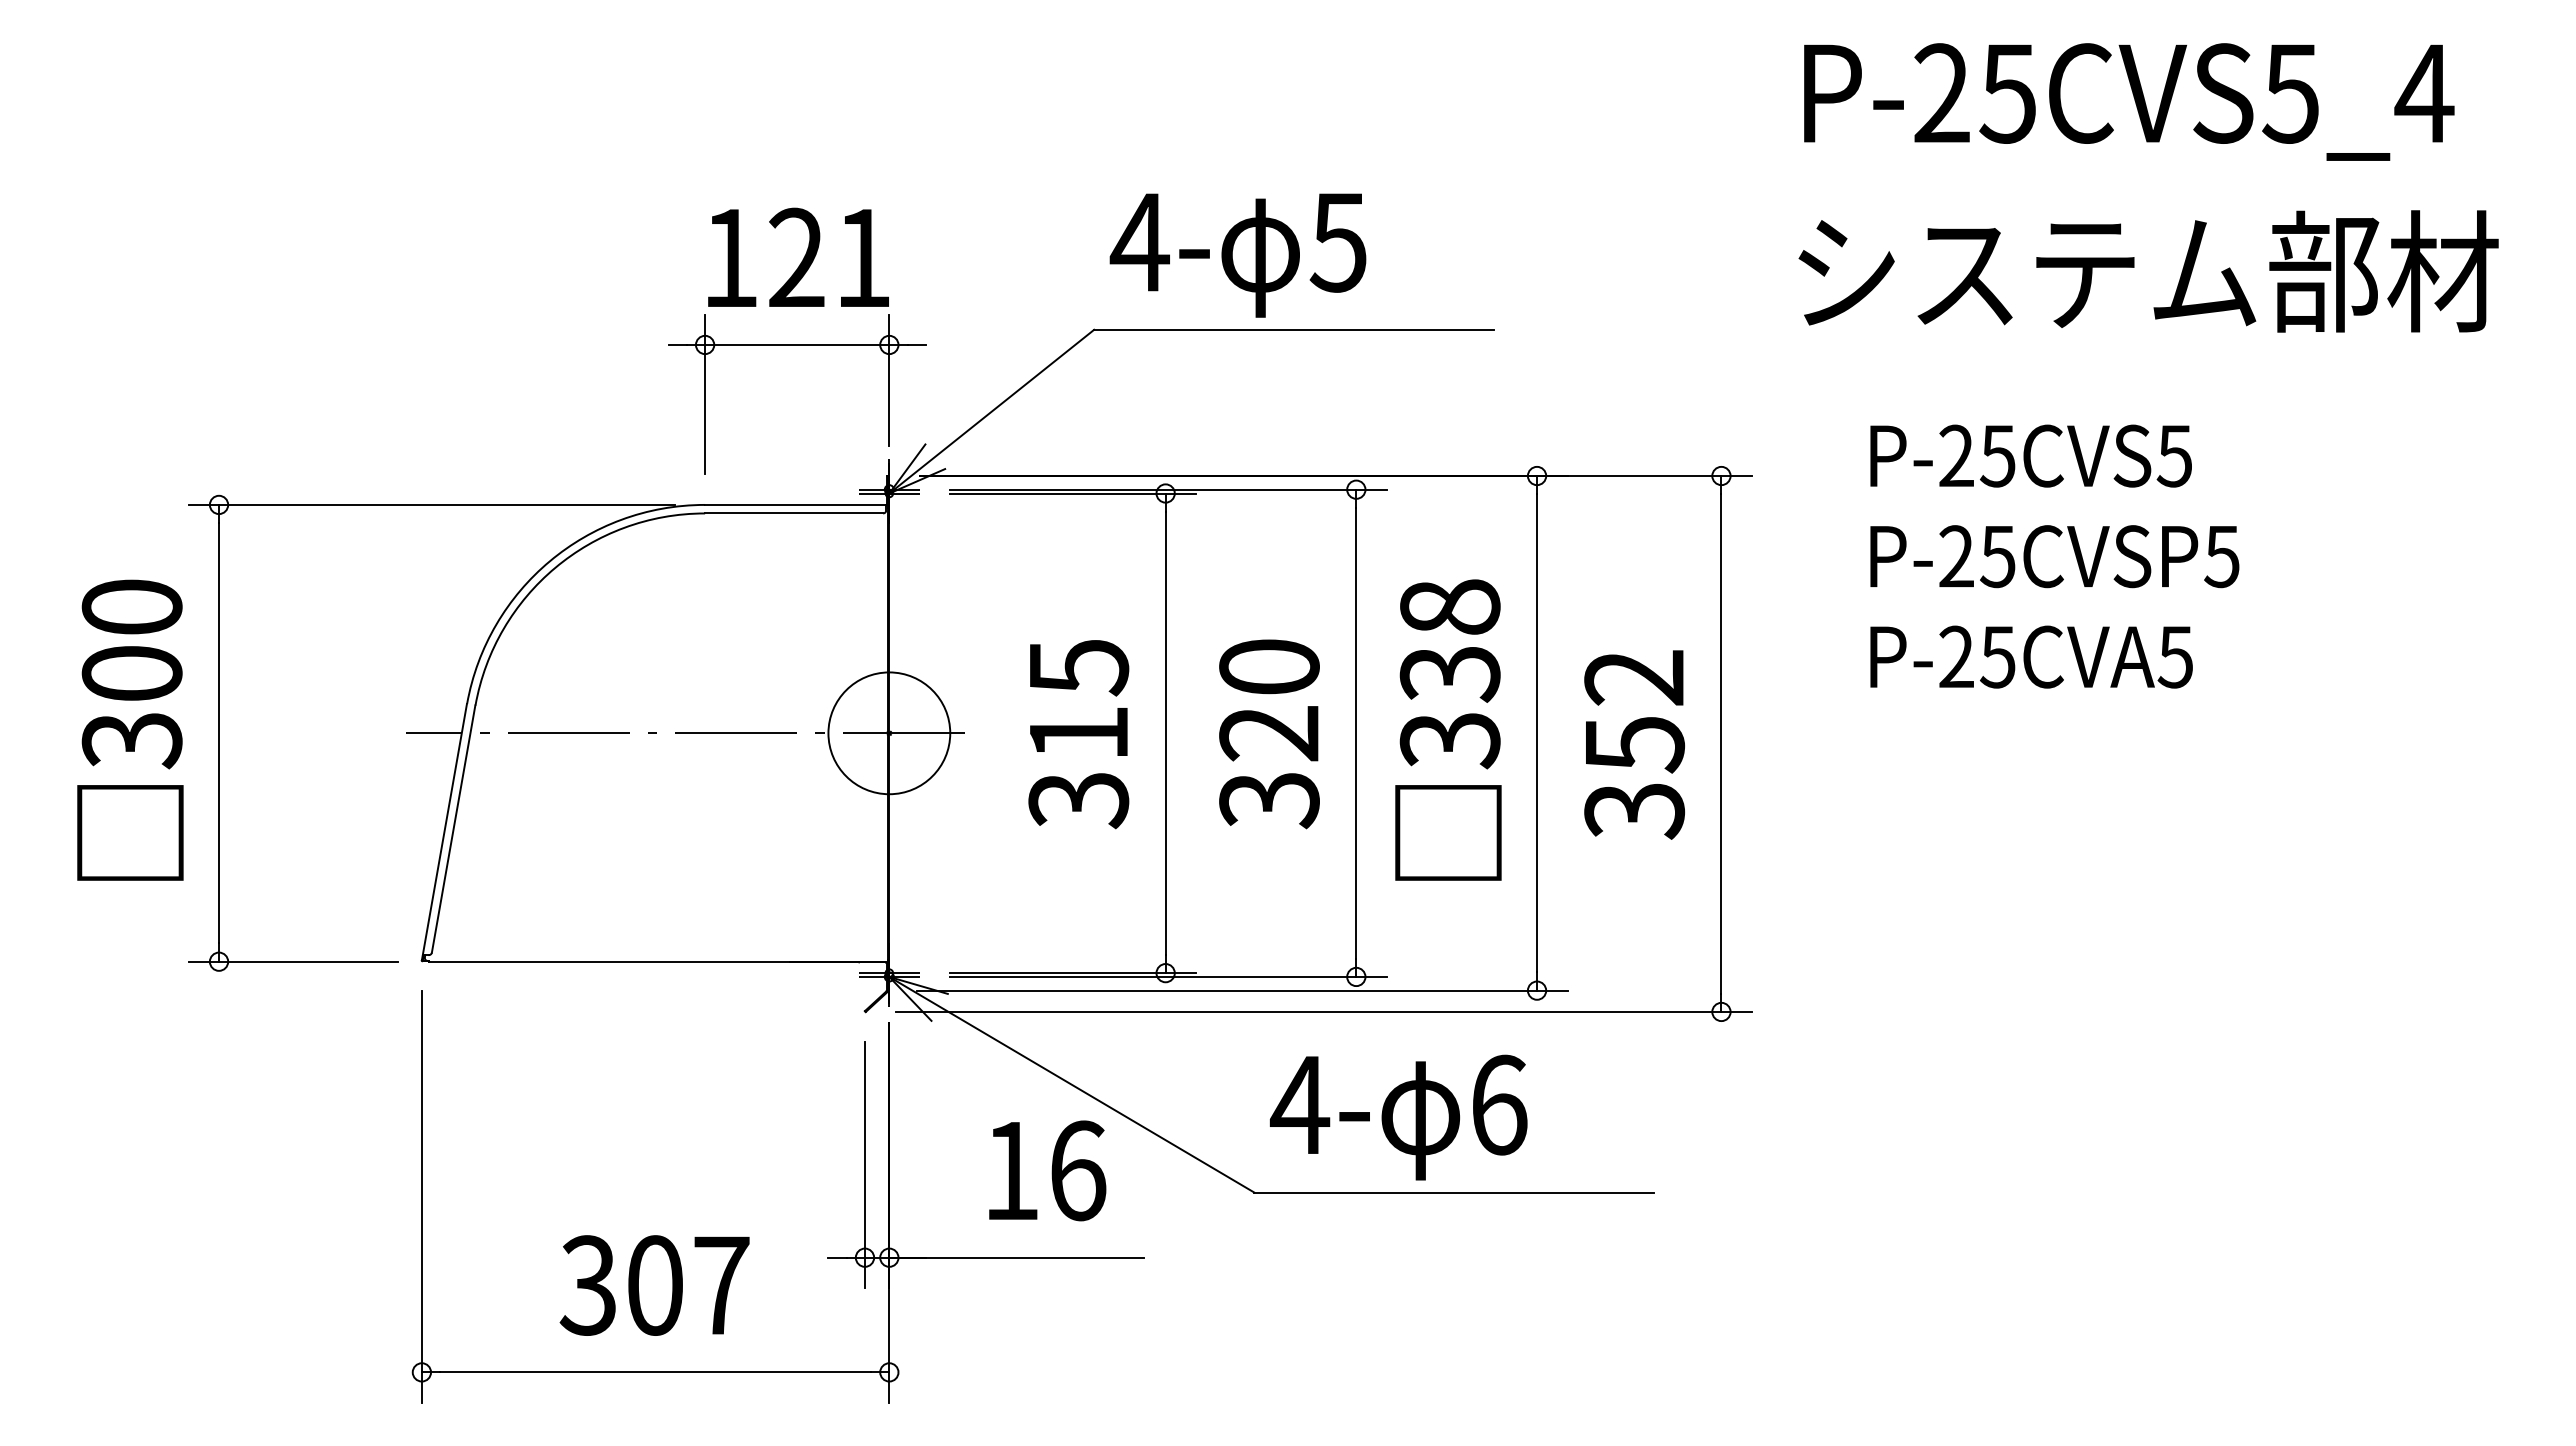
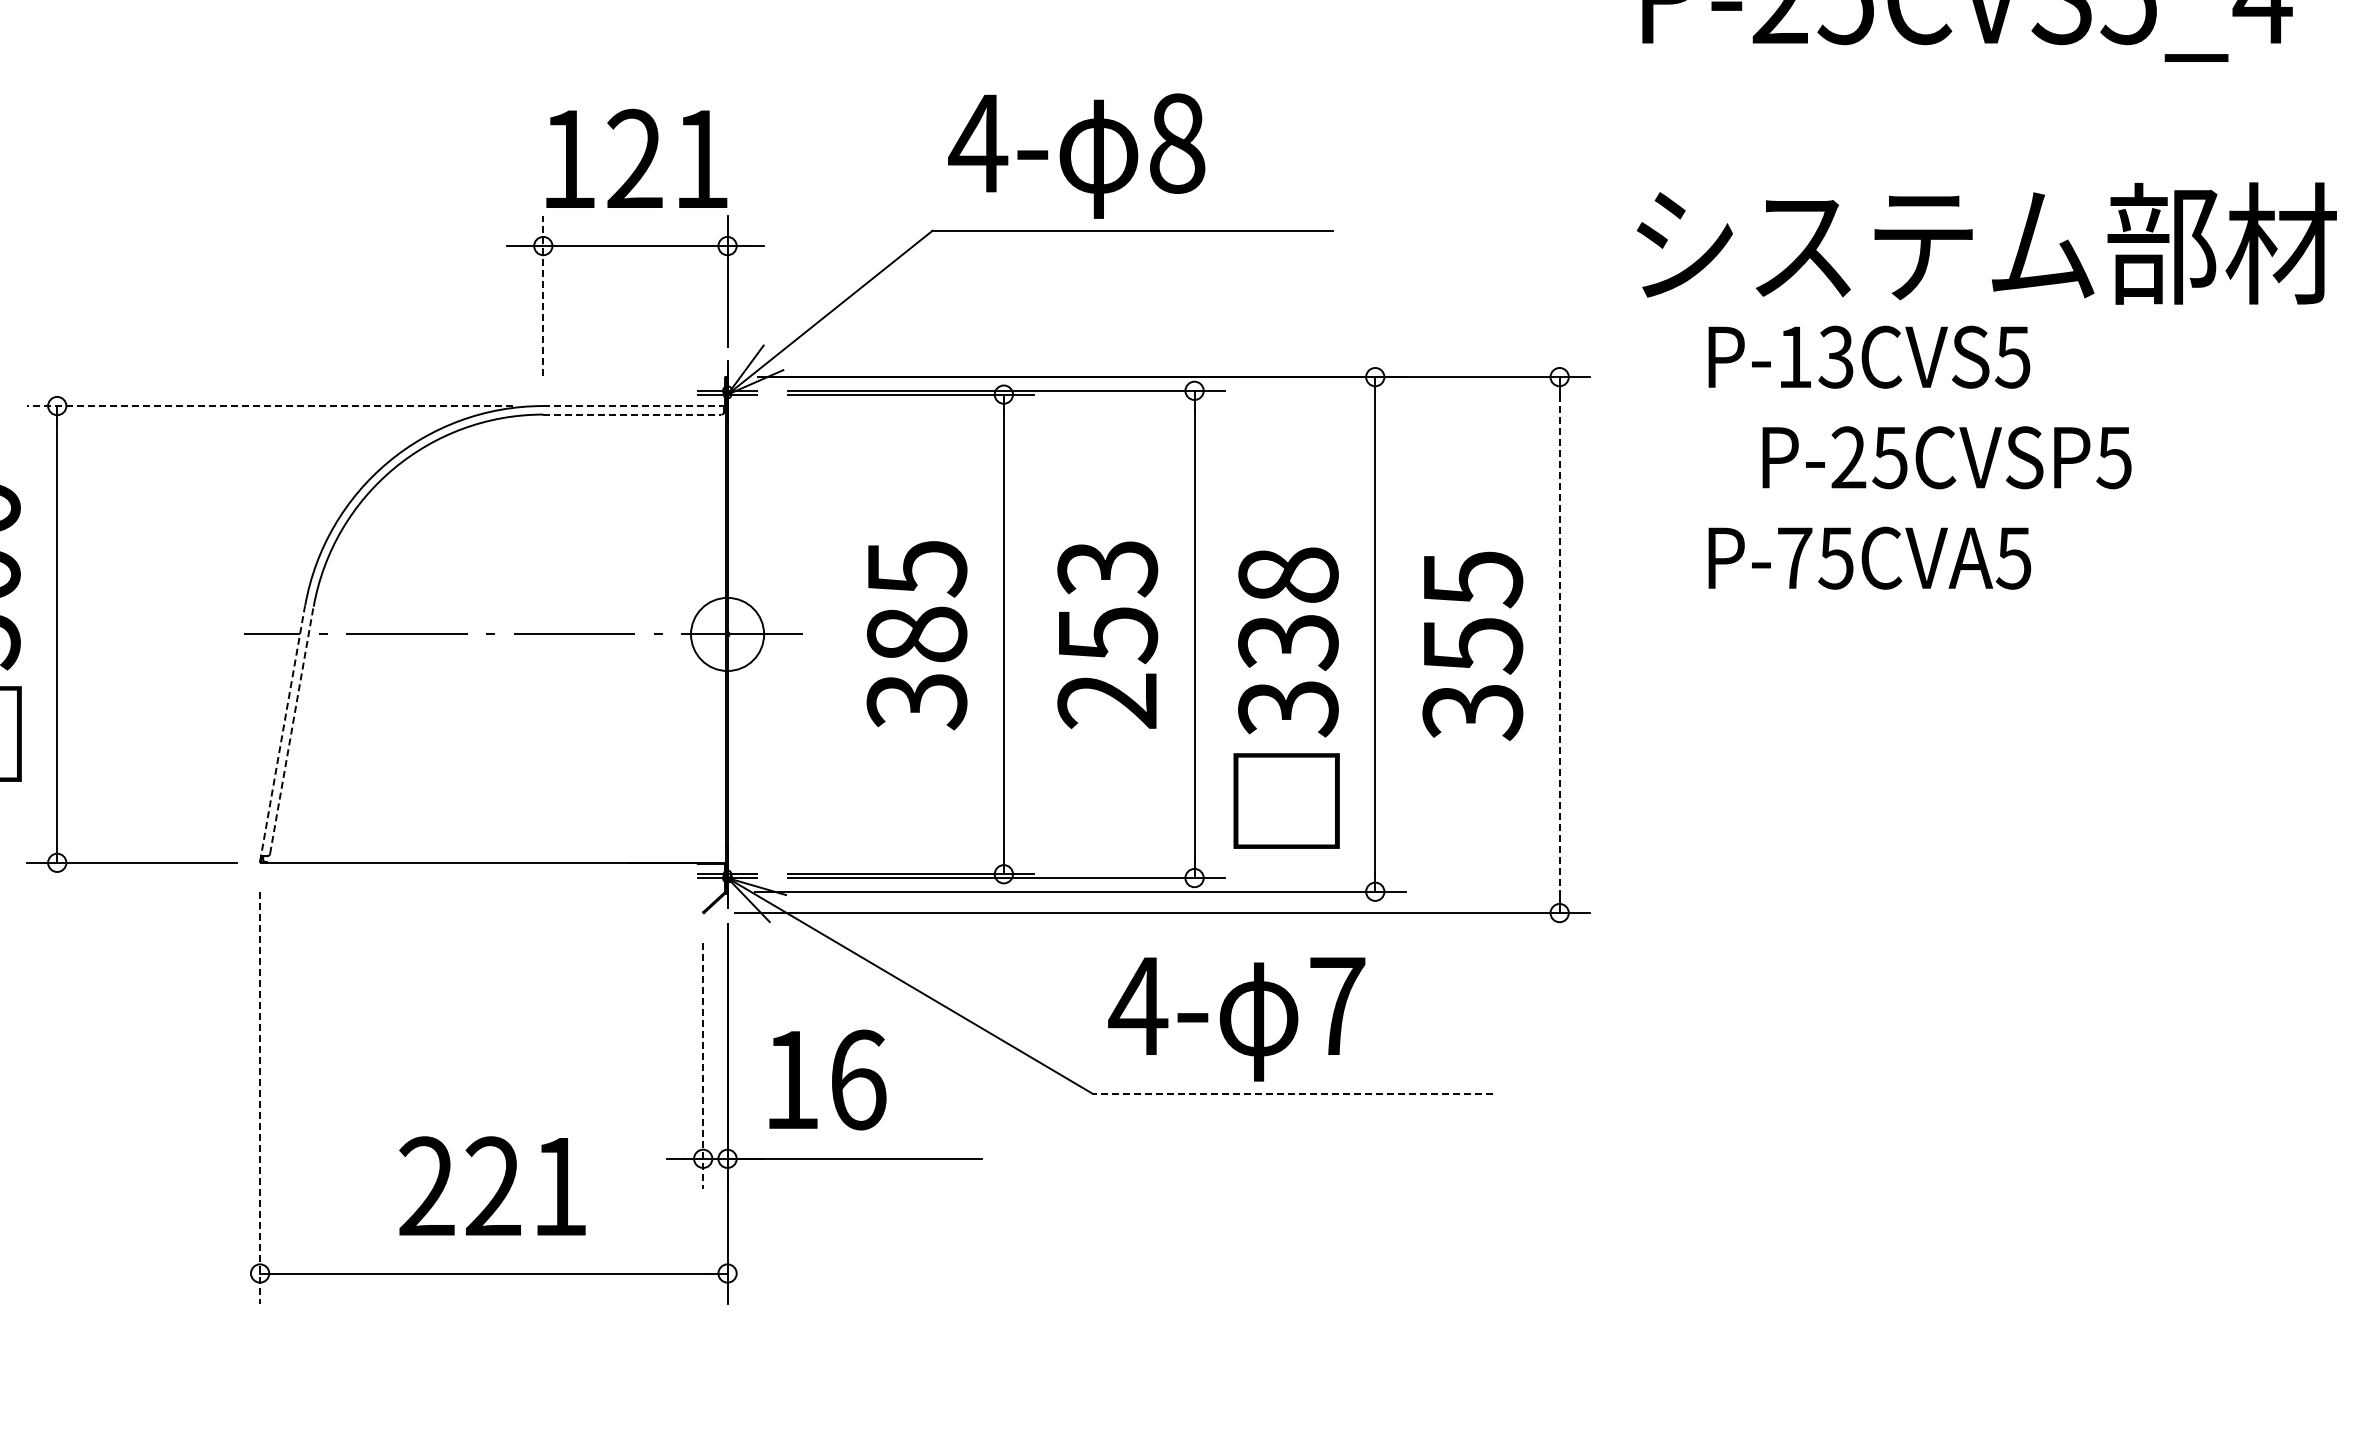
text: (1338, 242) -> (1176, 143), 5 -> 8
text: (2148, 271) -> (1986, 243), moved
line: (705, 394) -> (543, 295), solid -> dashed
text: (1977, 455) -> (1815, 356), P-25CVS5 -> P-13CVS5
line: (431, 504) -> (269, 405), solid -> dashed
line: (795, 504) -> (633, 405), solid -> dashed
line: (794, 513) -> (632, 414), solid -> dashed
text: (2054, 556) -> (1946, 457), moved
text: (1956, 656) -> (1794, 557), P-25CVA5 -> P-75CVA5
text: (1634, 678) -> (1472, 579), 352 -> 355
text: (1448, 729) -> (1286, 697), moved
text: (1078, 732) -> (916, 633), 315 -> 385
circle: (889, 733) -> (727, 634), size x0.6
text: (1269, 734) -> (1107, 635), 320 -> 253
line: (1721, 743) -> (1559, 644), solid -> dashed
line: (453, 828) -> (291, 729), solid -> dashed
line: (444, 831) -> (282, 732), solid -> dashed
text: (1499, 1104) -> (1337, 1005), 6 -> 7
line: (864, 1165) -> (702, 1066), solid -> dashed
text: (1047, 1170) -> (827, 1079), moved
line: (1453, 1192) -> (1291, 1093), solid -> dashed
line: (421, 1197) -> (259, 1098), solid -> dashed
text: (654, 1285) -> (492, 1186), 307 -> 221

